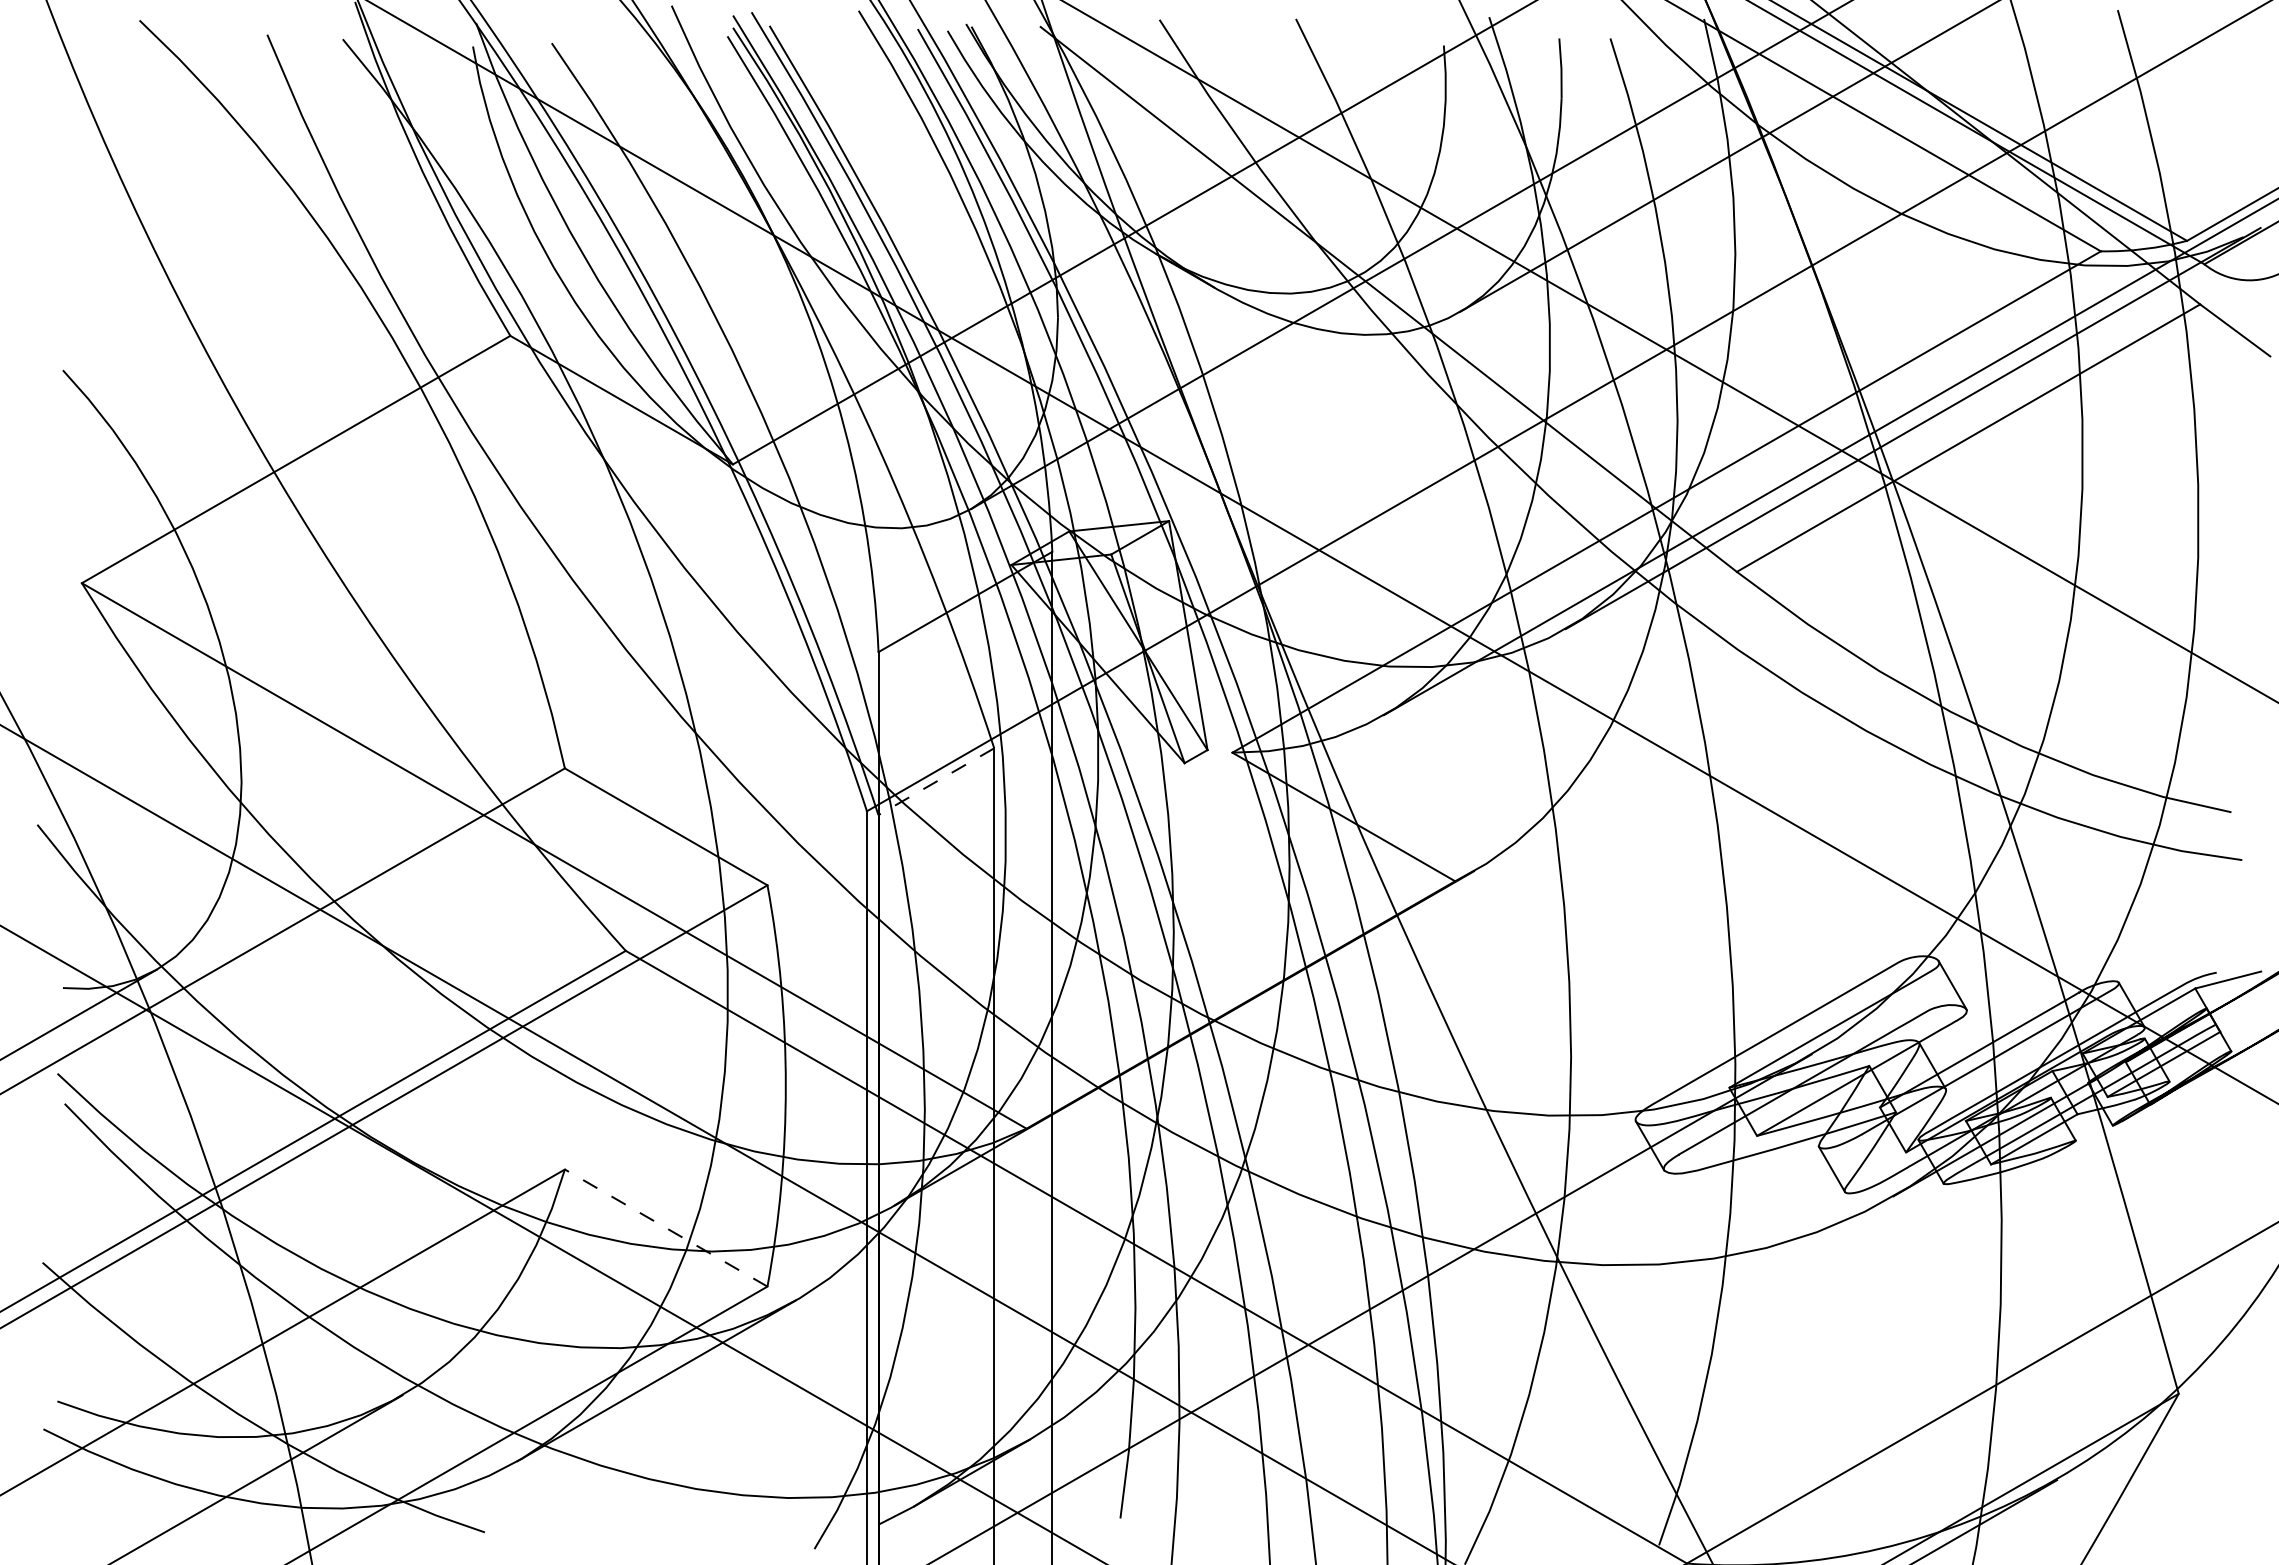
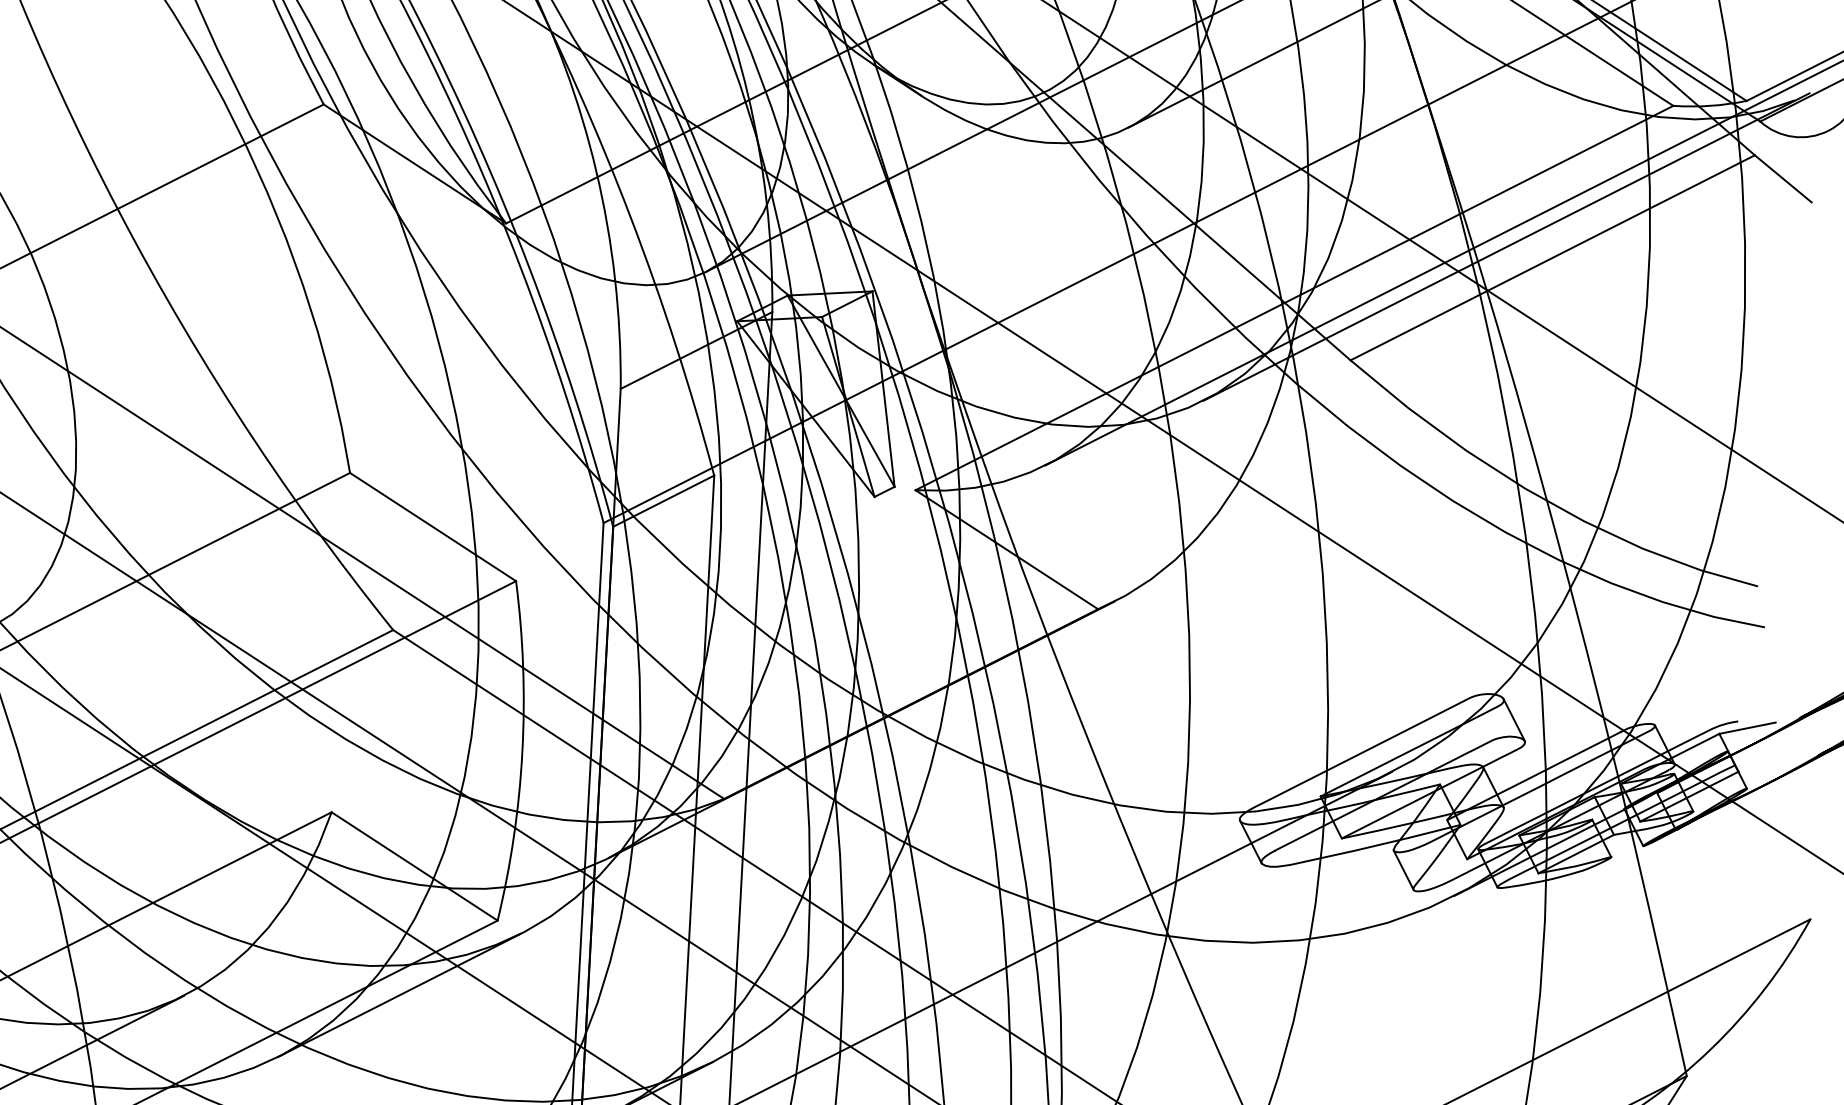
line: (936, 781) -> (663, 501), dashed -> solid
line: (666, 1228) -> (414, 866), dashed -> solid

